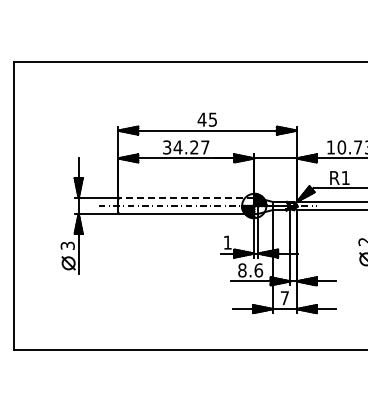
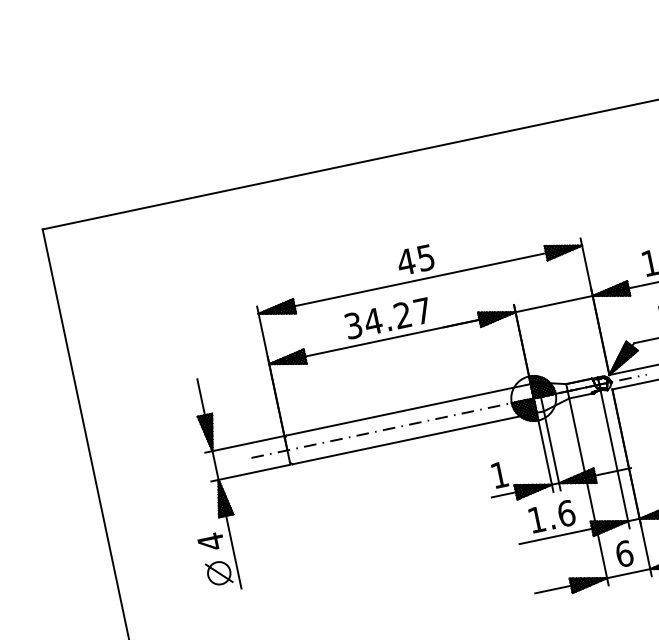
line: (186, 198) -> (408, 410), dashed -> solid
text: (67, 245) -> (210, 541), 3 -> 4
text: (242, 270) -> (537, 519), 8.6 -> 1.6
text: (284, 298) -> (623, 554), 7 -> 6

